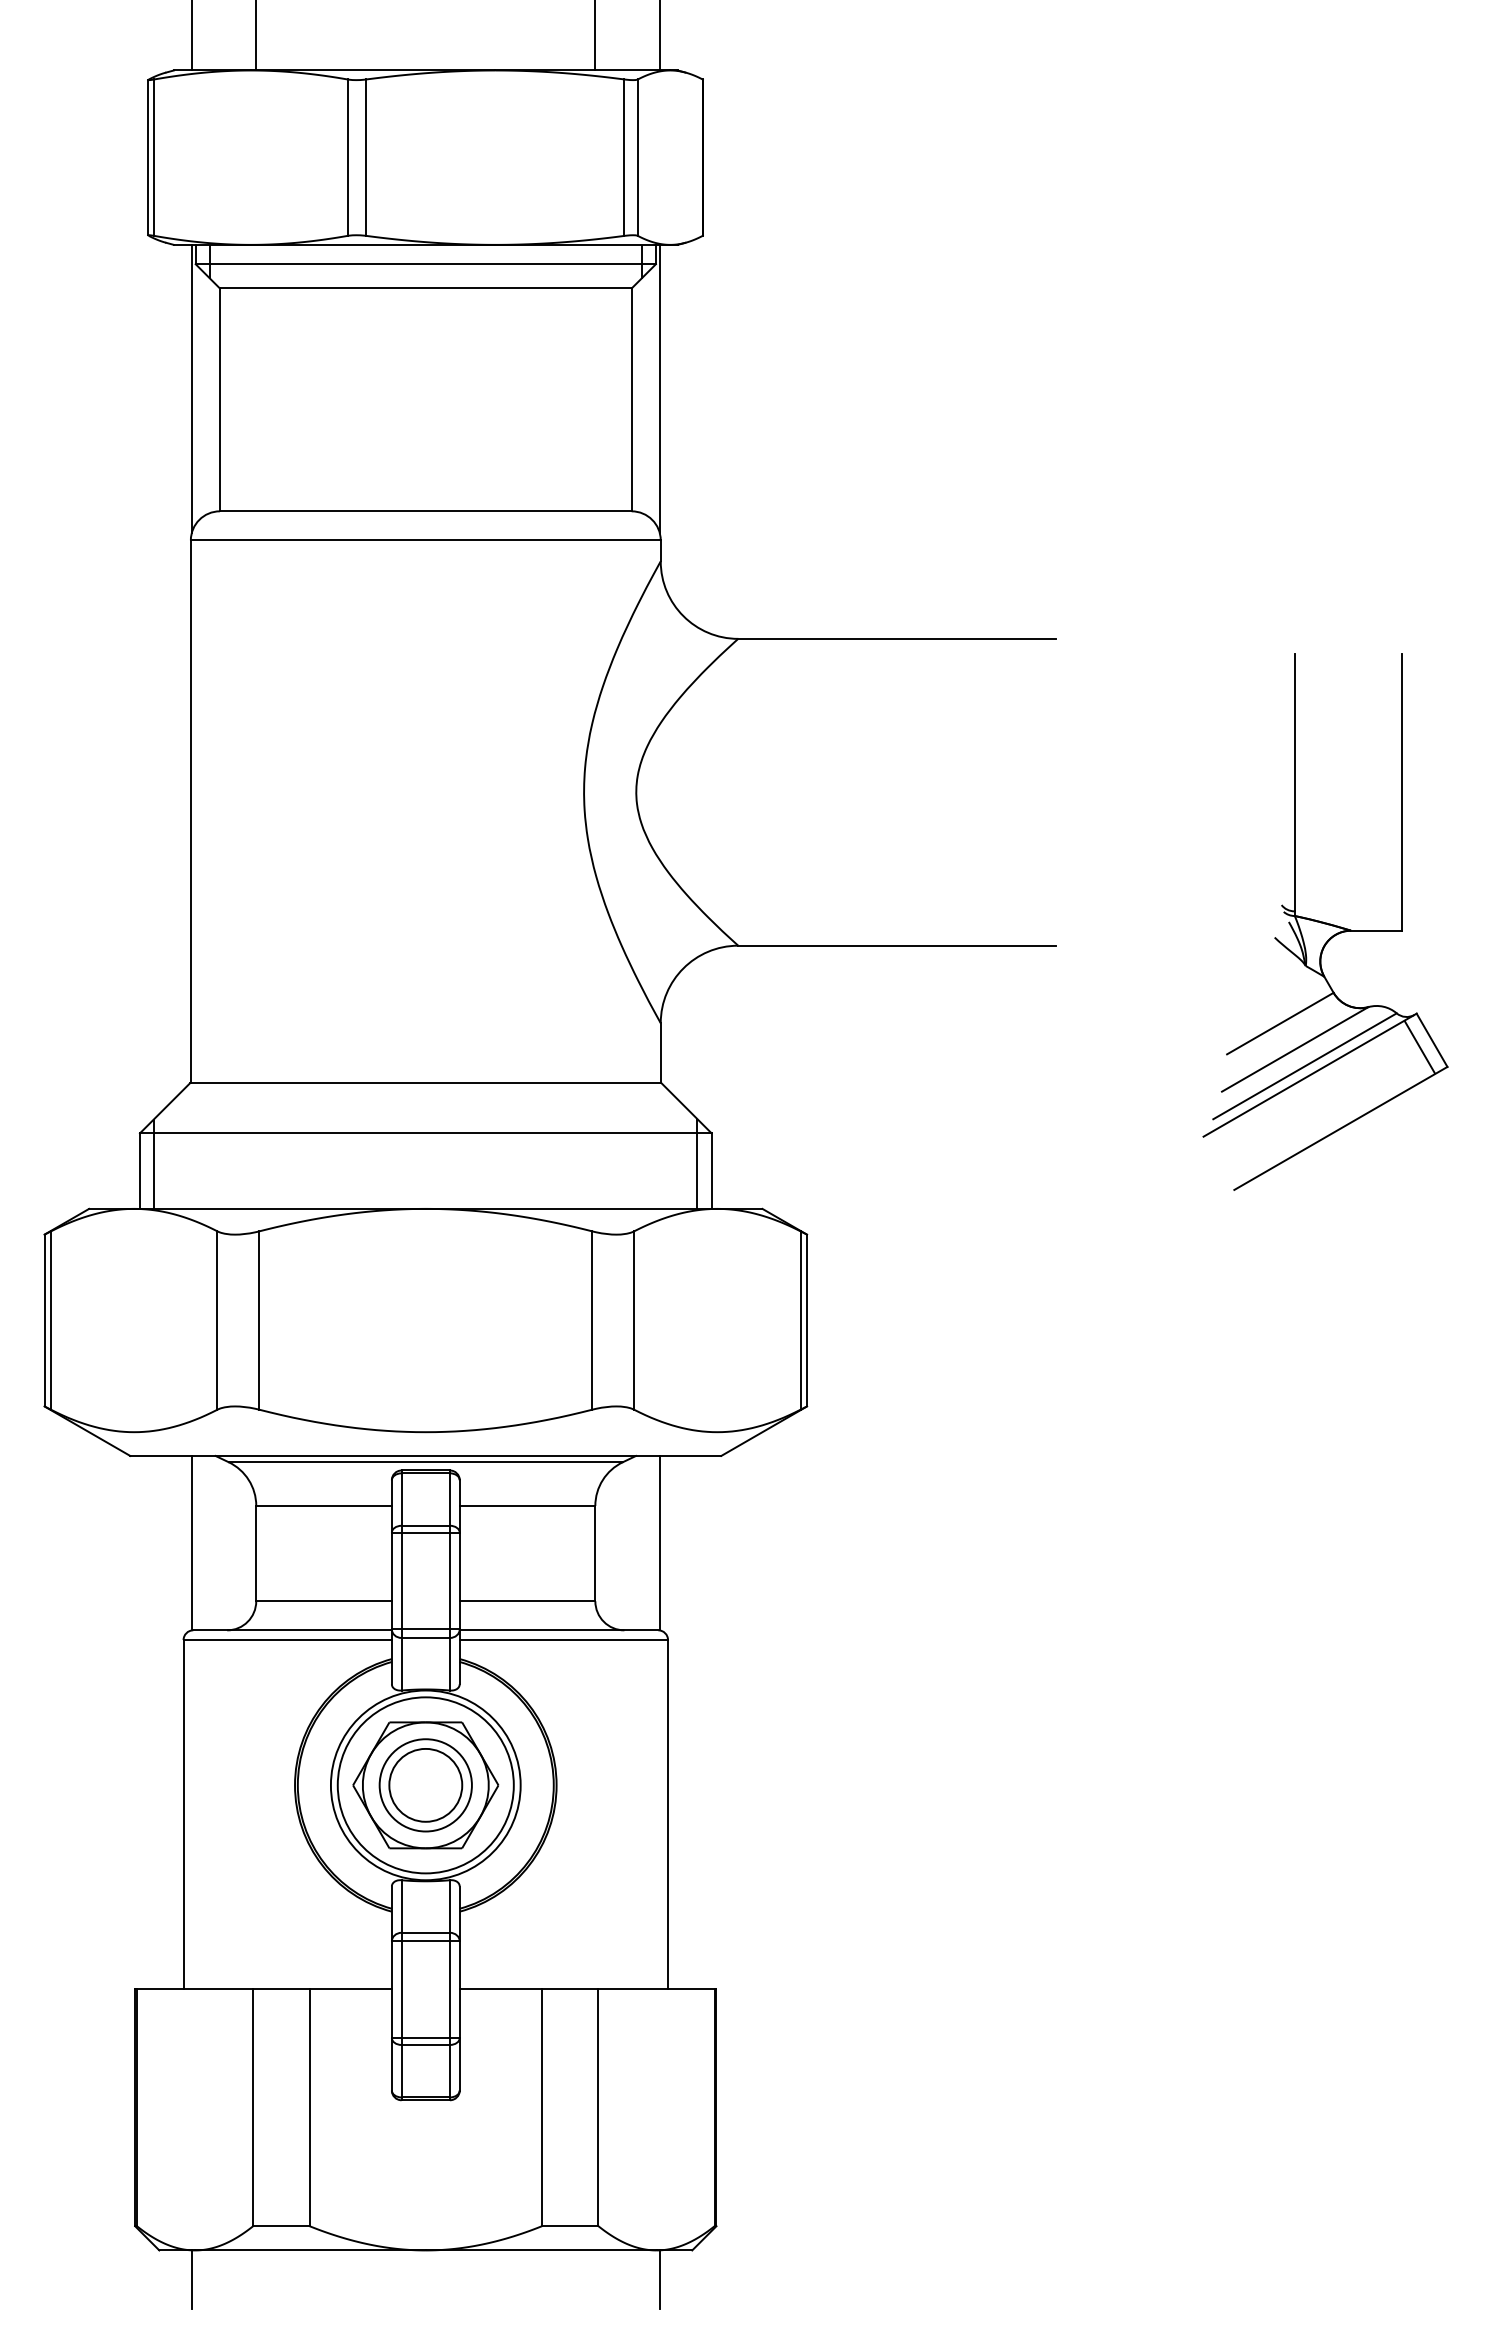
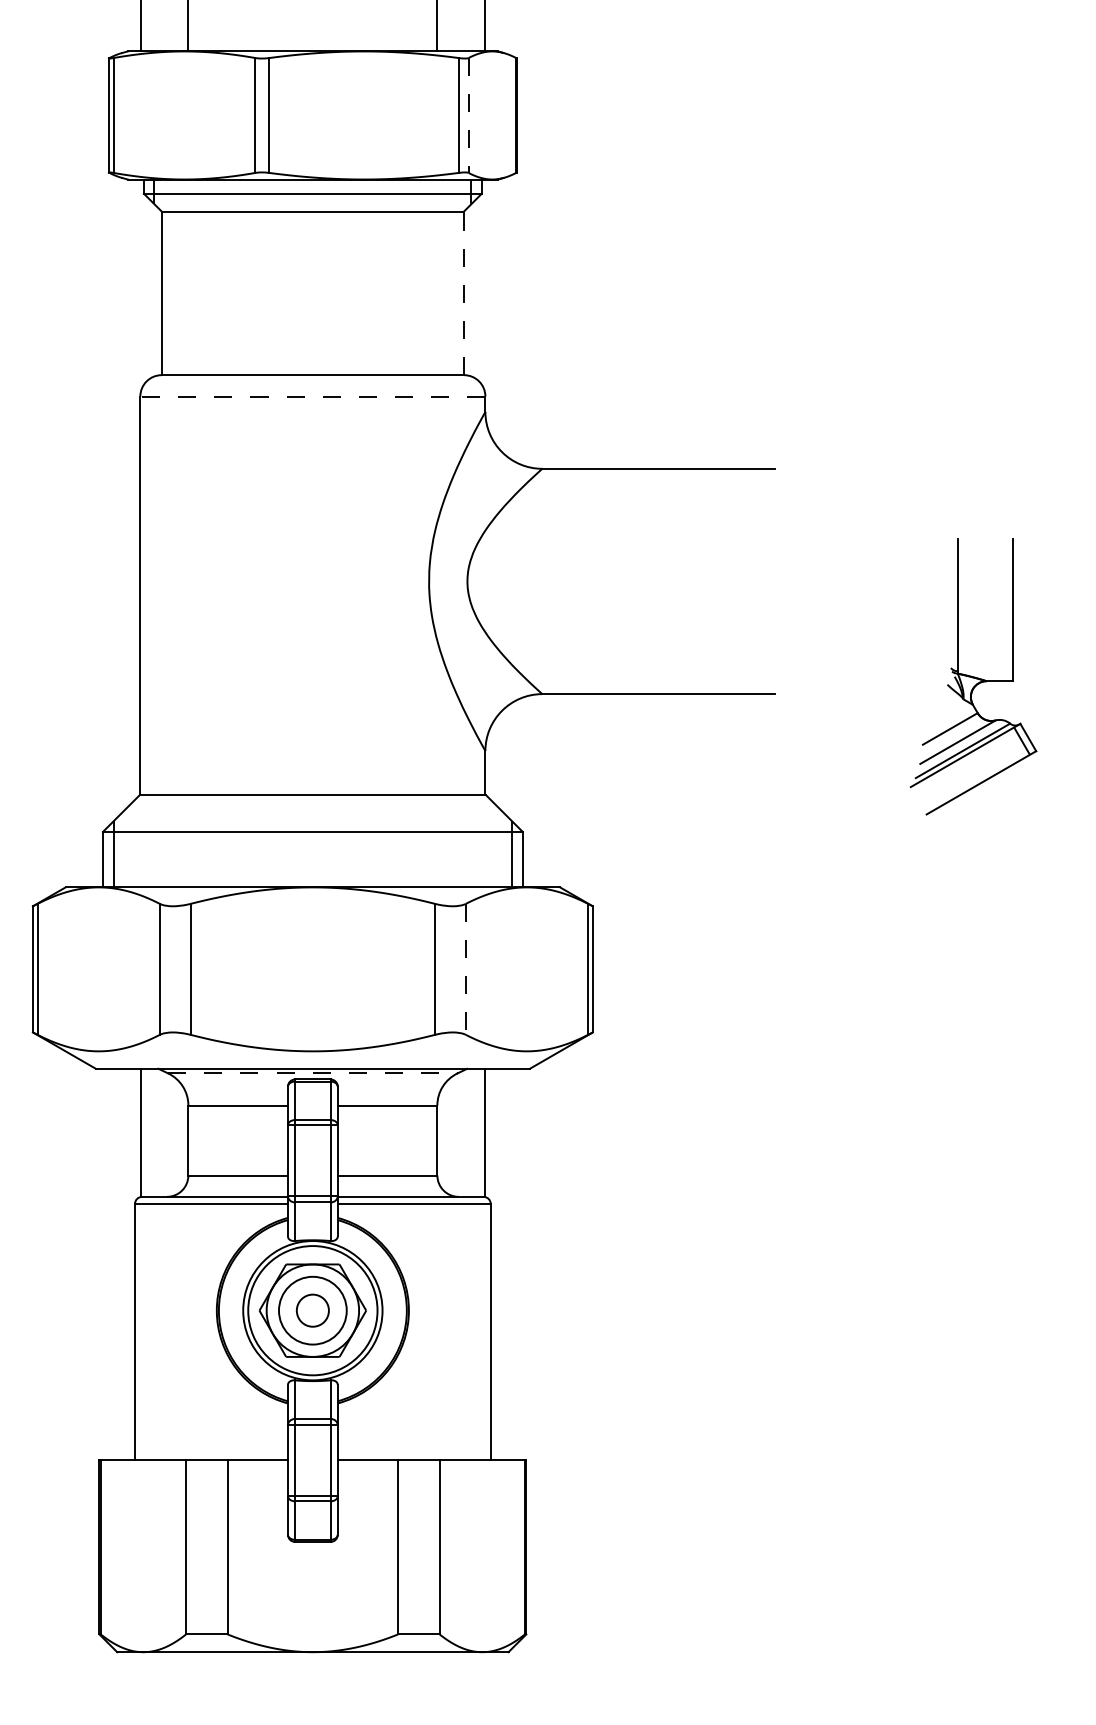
line: (637, 158) -> (468, 116), solid -> dashed
line: (191, 388) -> (140, 284), removed
line: (659, 388) -> (484, 284), removed
line: (631, 399) -> (463, 293), solid -> dashed
line: (425, 540) -> (312, 396), solid -> dashed
part: (1325, 921) -> (973, 676), size x0.7
line: (634, 1321) -> (466, 970), solid -> dashed
line: (426, 1462) -> (313, 1073), solid -> dashed
circle: (425, 1784) -> (312, 1310), size x0.6
line: (191, 2279) -> (140, 1673), removed
line: (659, 2279) -> (484, 1673), removed

